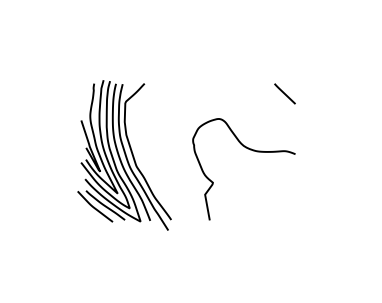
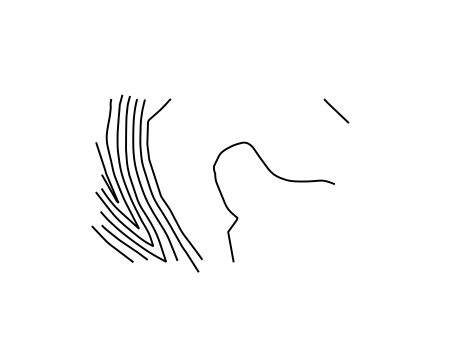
curve: (250, 150) -> (281, 179), moved

